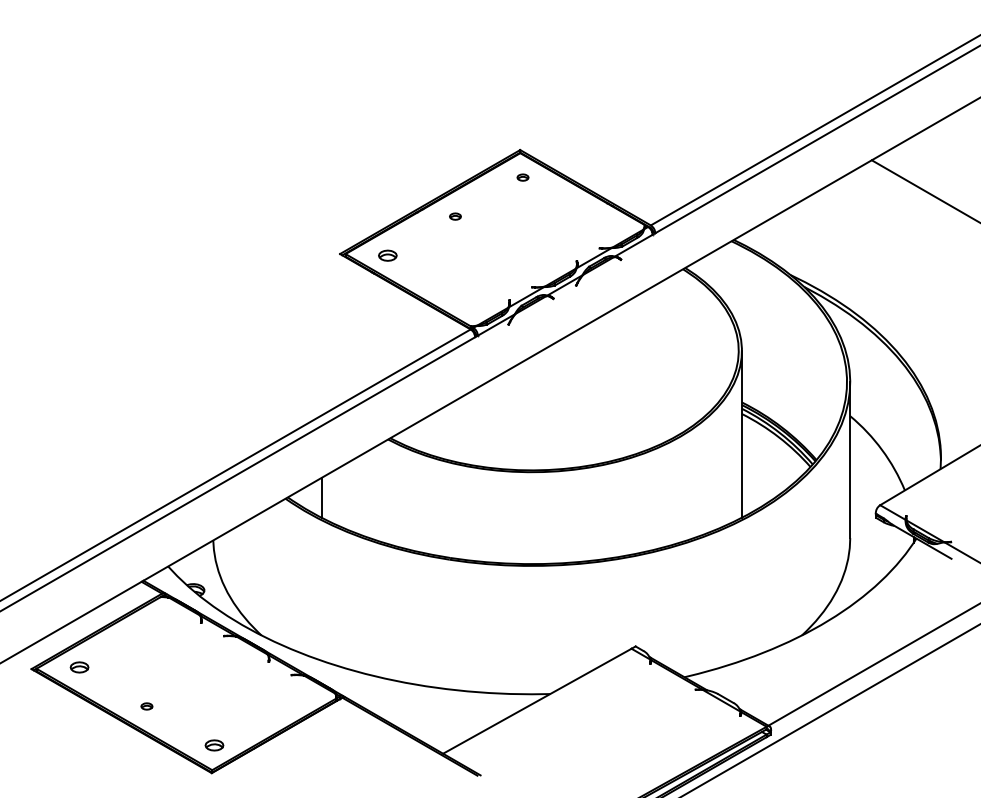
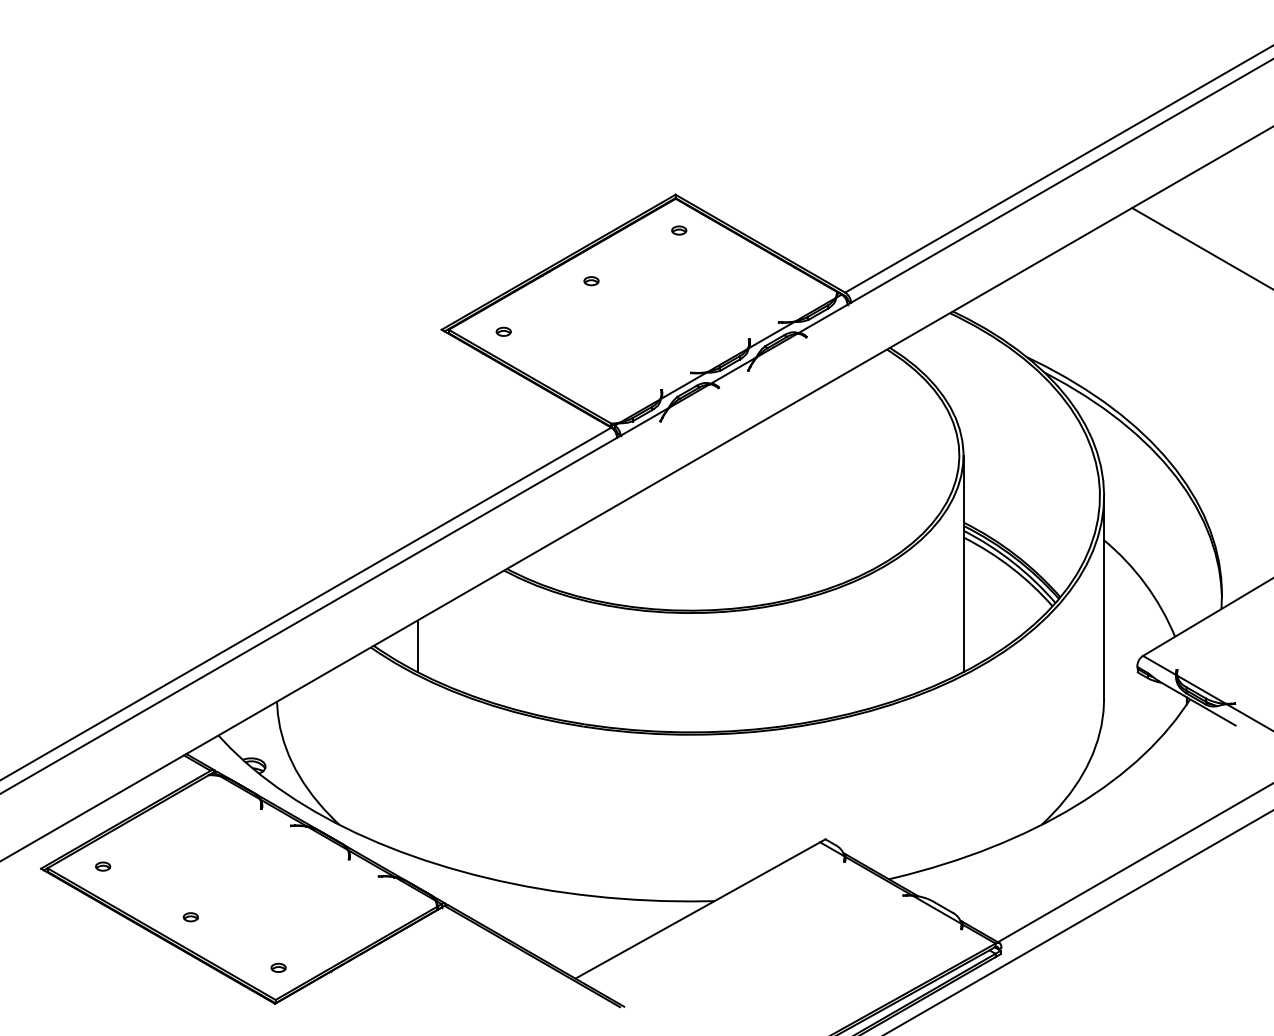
part: (387, 255) -> (503, 331), size x0.62
part: (78, 667) -> (102, 866), size x0.62
part: (214, 745) -> (278, 967), size x0.62

